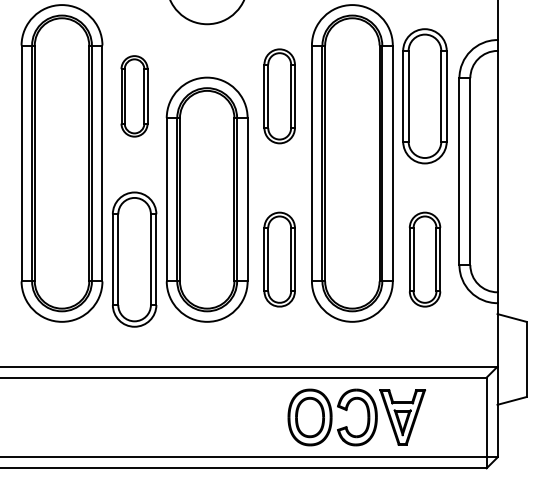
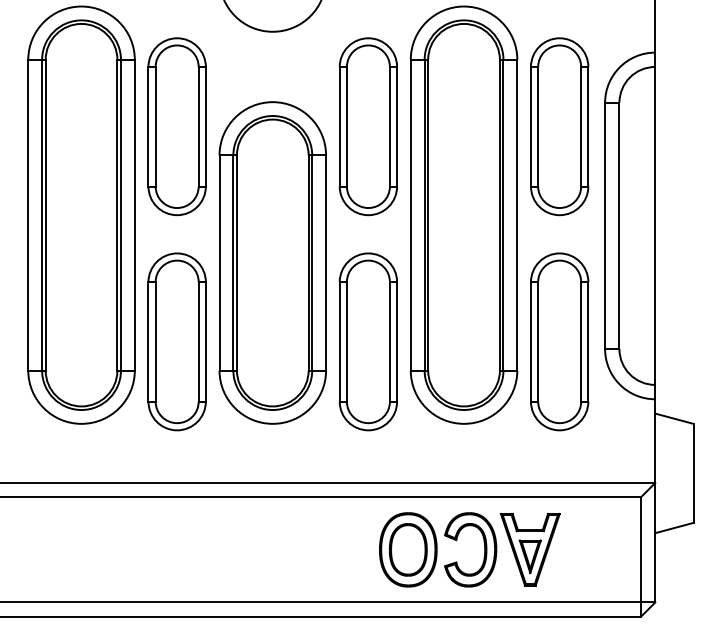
part: (134, 96) -> (176, 126), size x1.67
part: (279, 96) -> (367, 126), size x1.43
part: (279, 259) -> (367, 341), size x1.43
part: (424, 259) -> (559, 341), size x1.43

